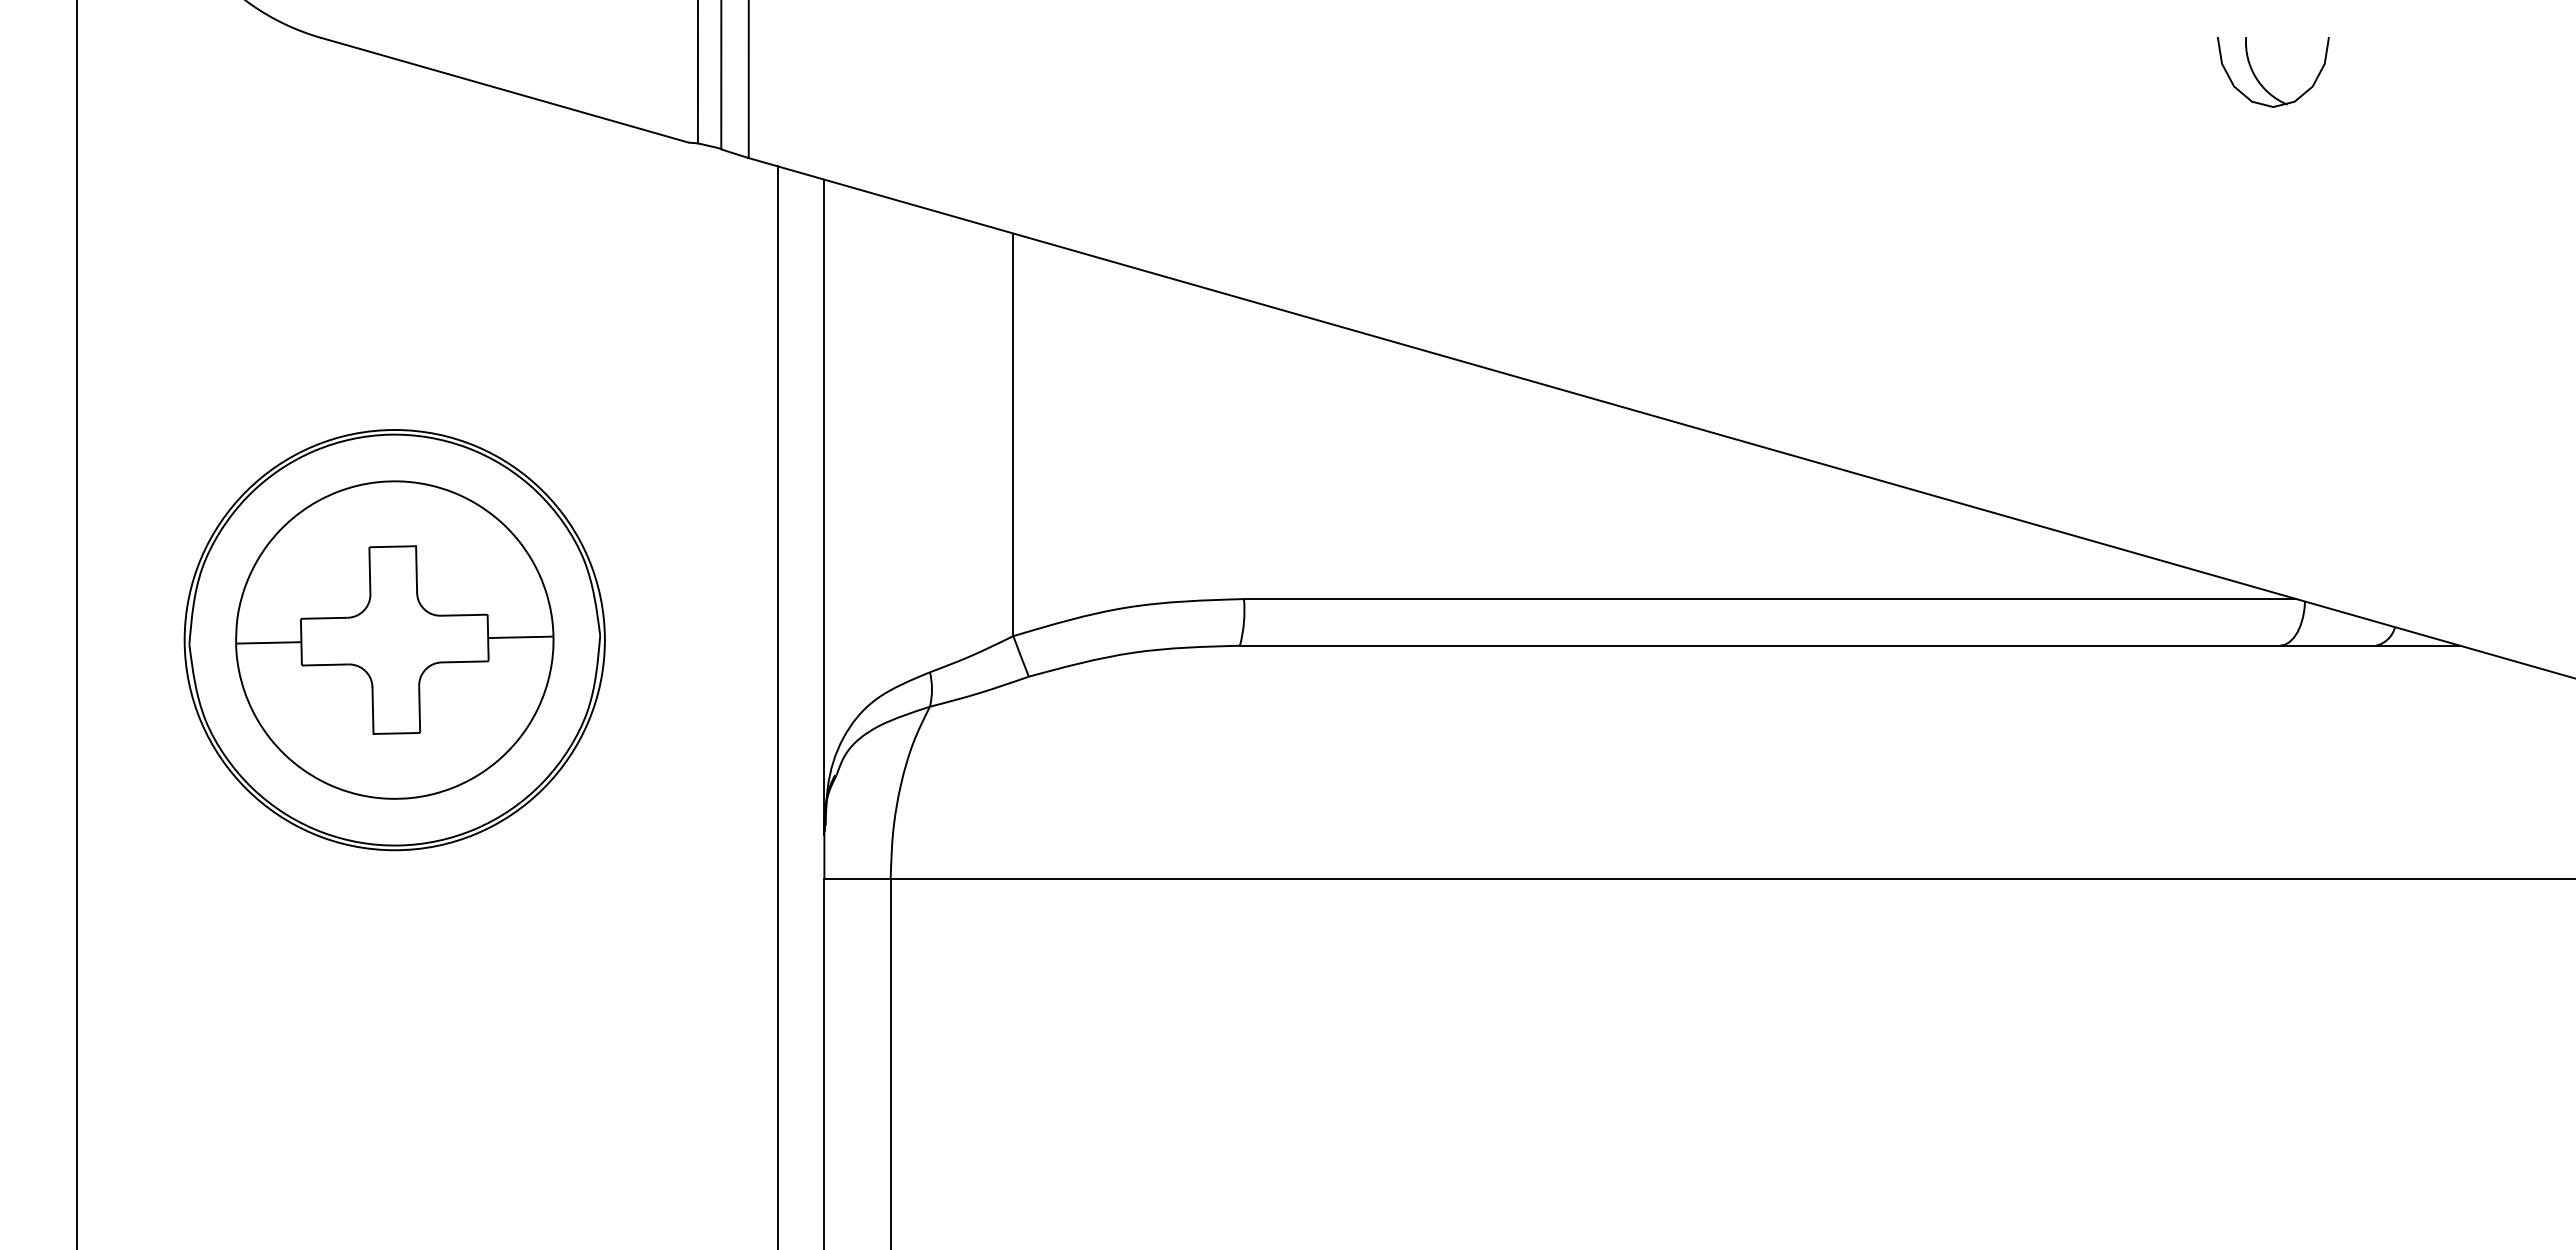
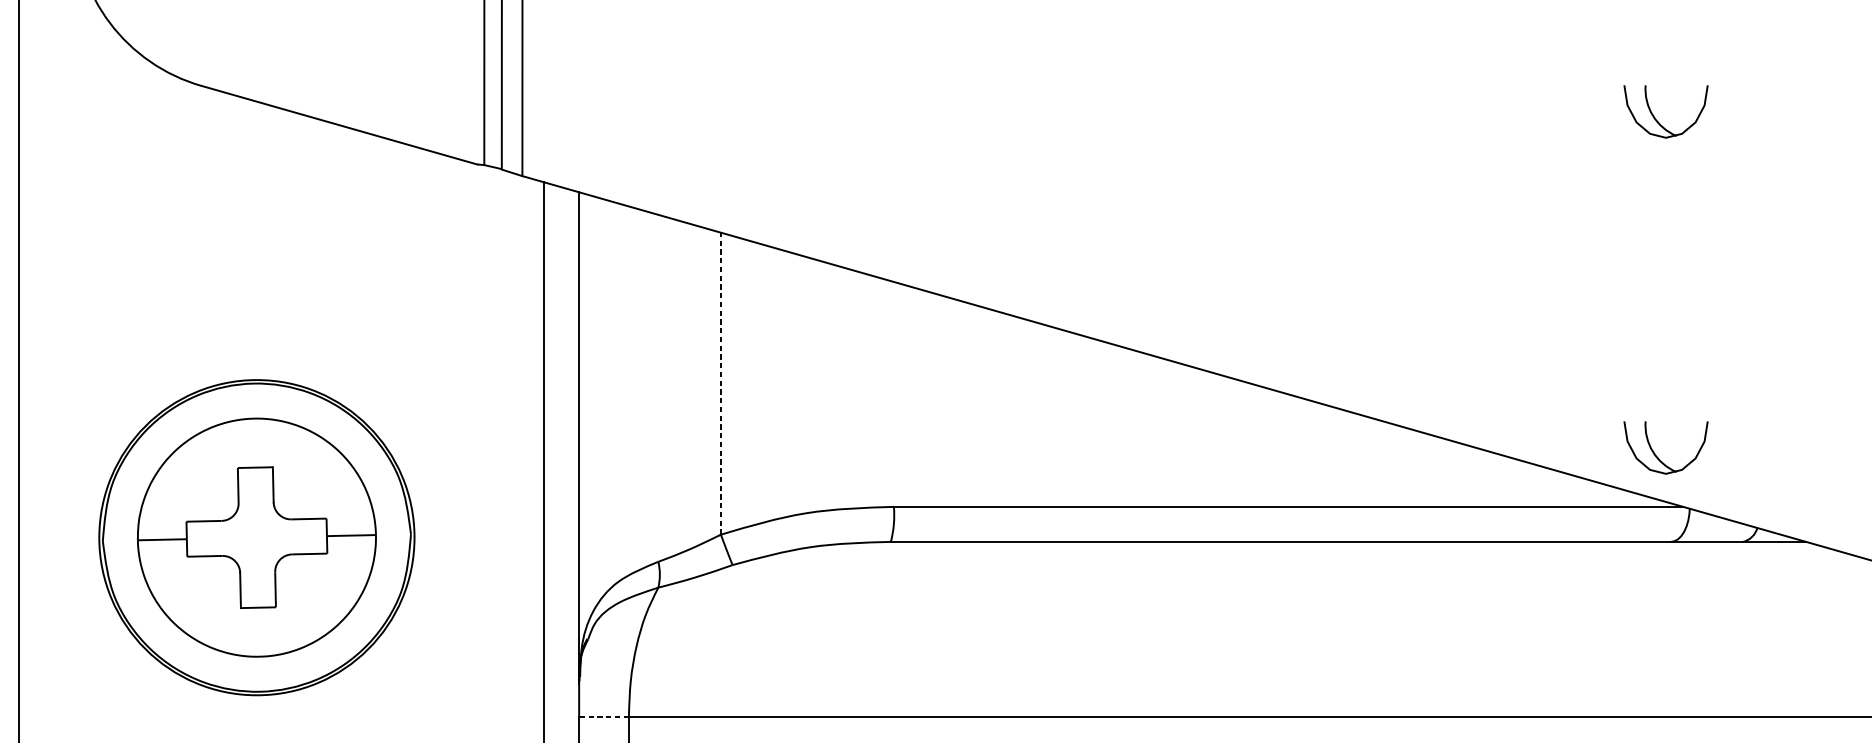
line: (1013, 434) -> (721, 383), solid -> dashed
part: (2261, 531) -> (1657, 456), added
line: (857, 879) -> (603, 717), solid -> dashed

